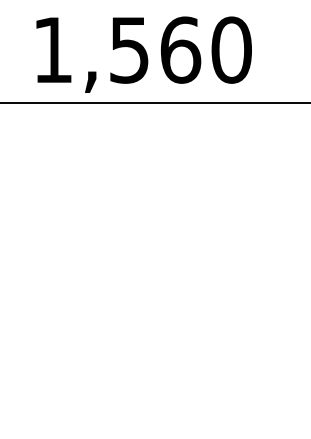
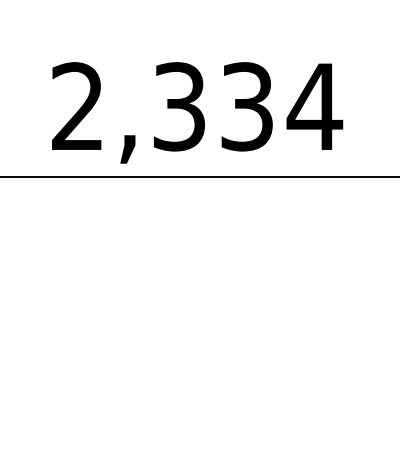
text: (142, 49) -> (196, 105), 1,560 -> 2,334

